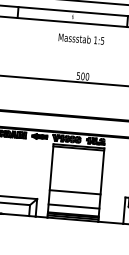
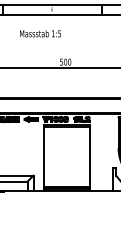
text: (81, 38) -> (40, 33), moved
line: (75, 192) -> (67, 166), removed
line: (74, 206) -> (67, 179), removed

